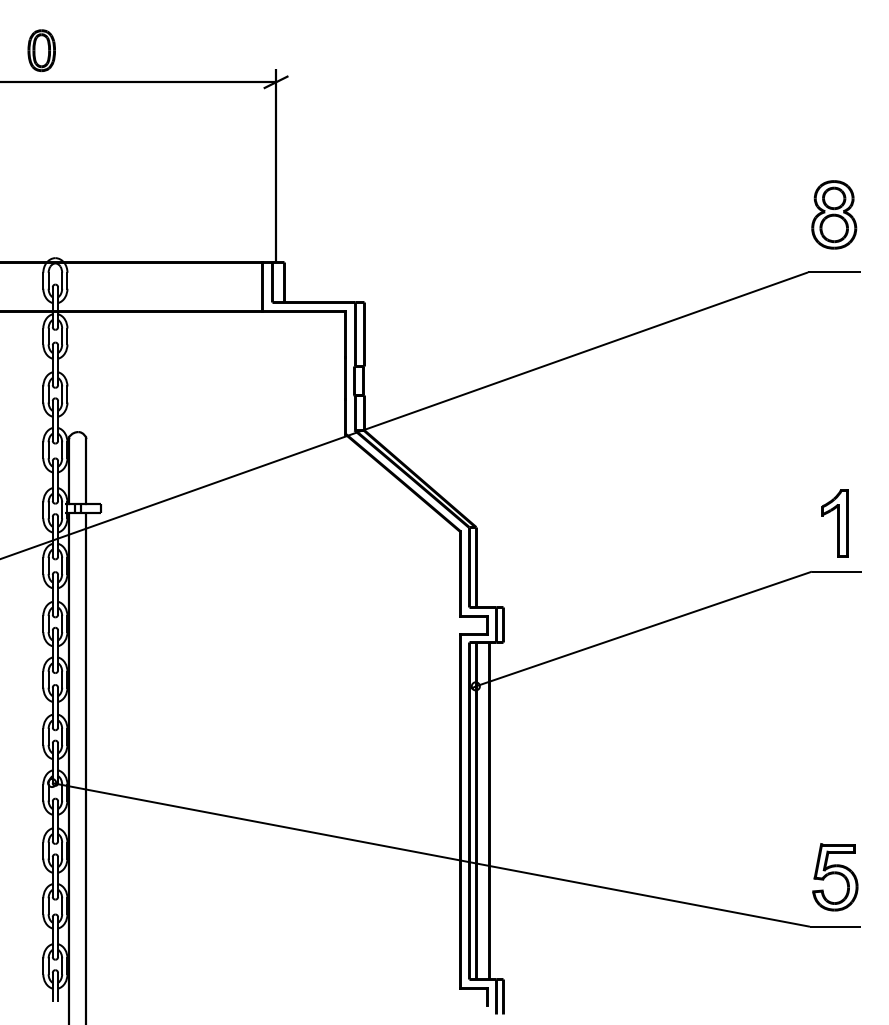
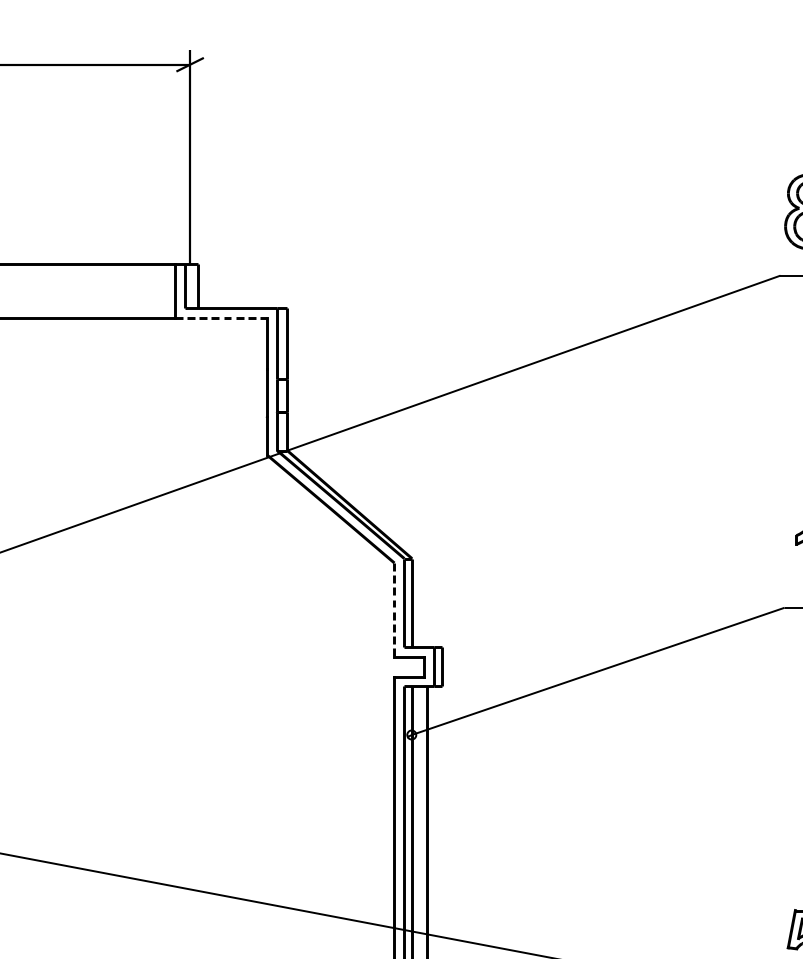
line: (303, 310) -> (220, 317), solid -> dashed
line: (460, 574) -> (394, 610), solid -> dashed

